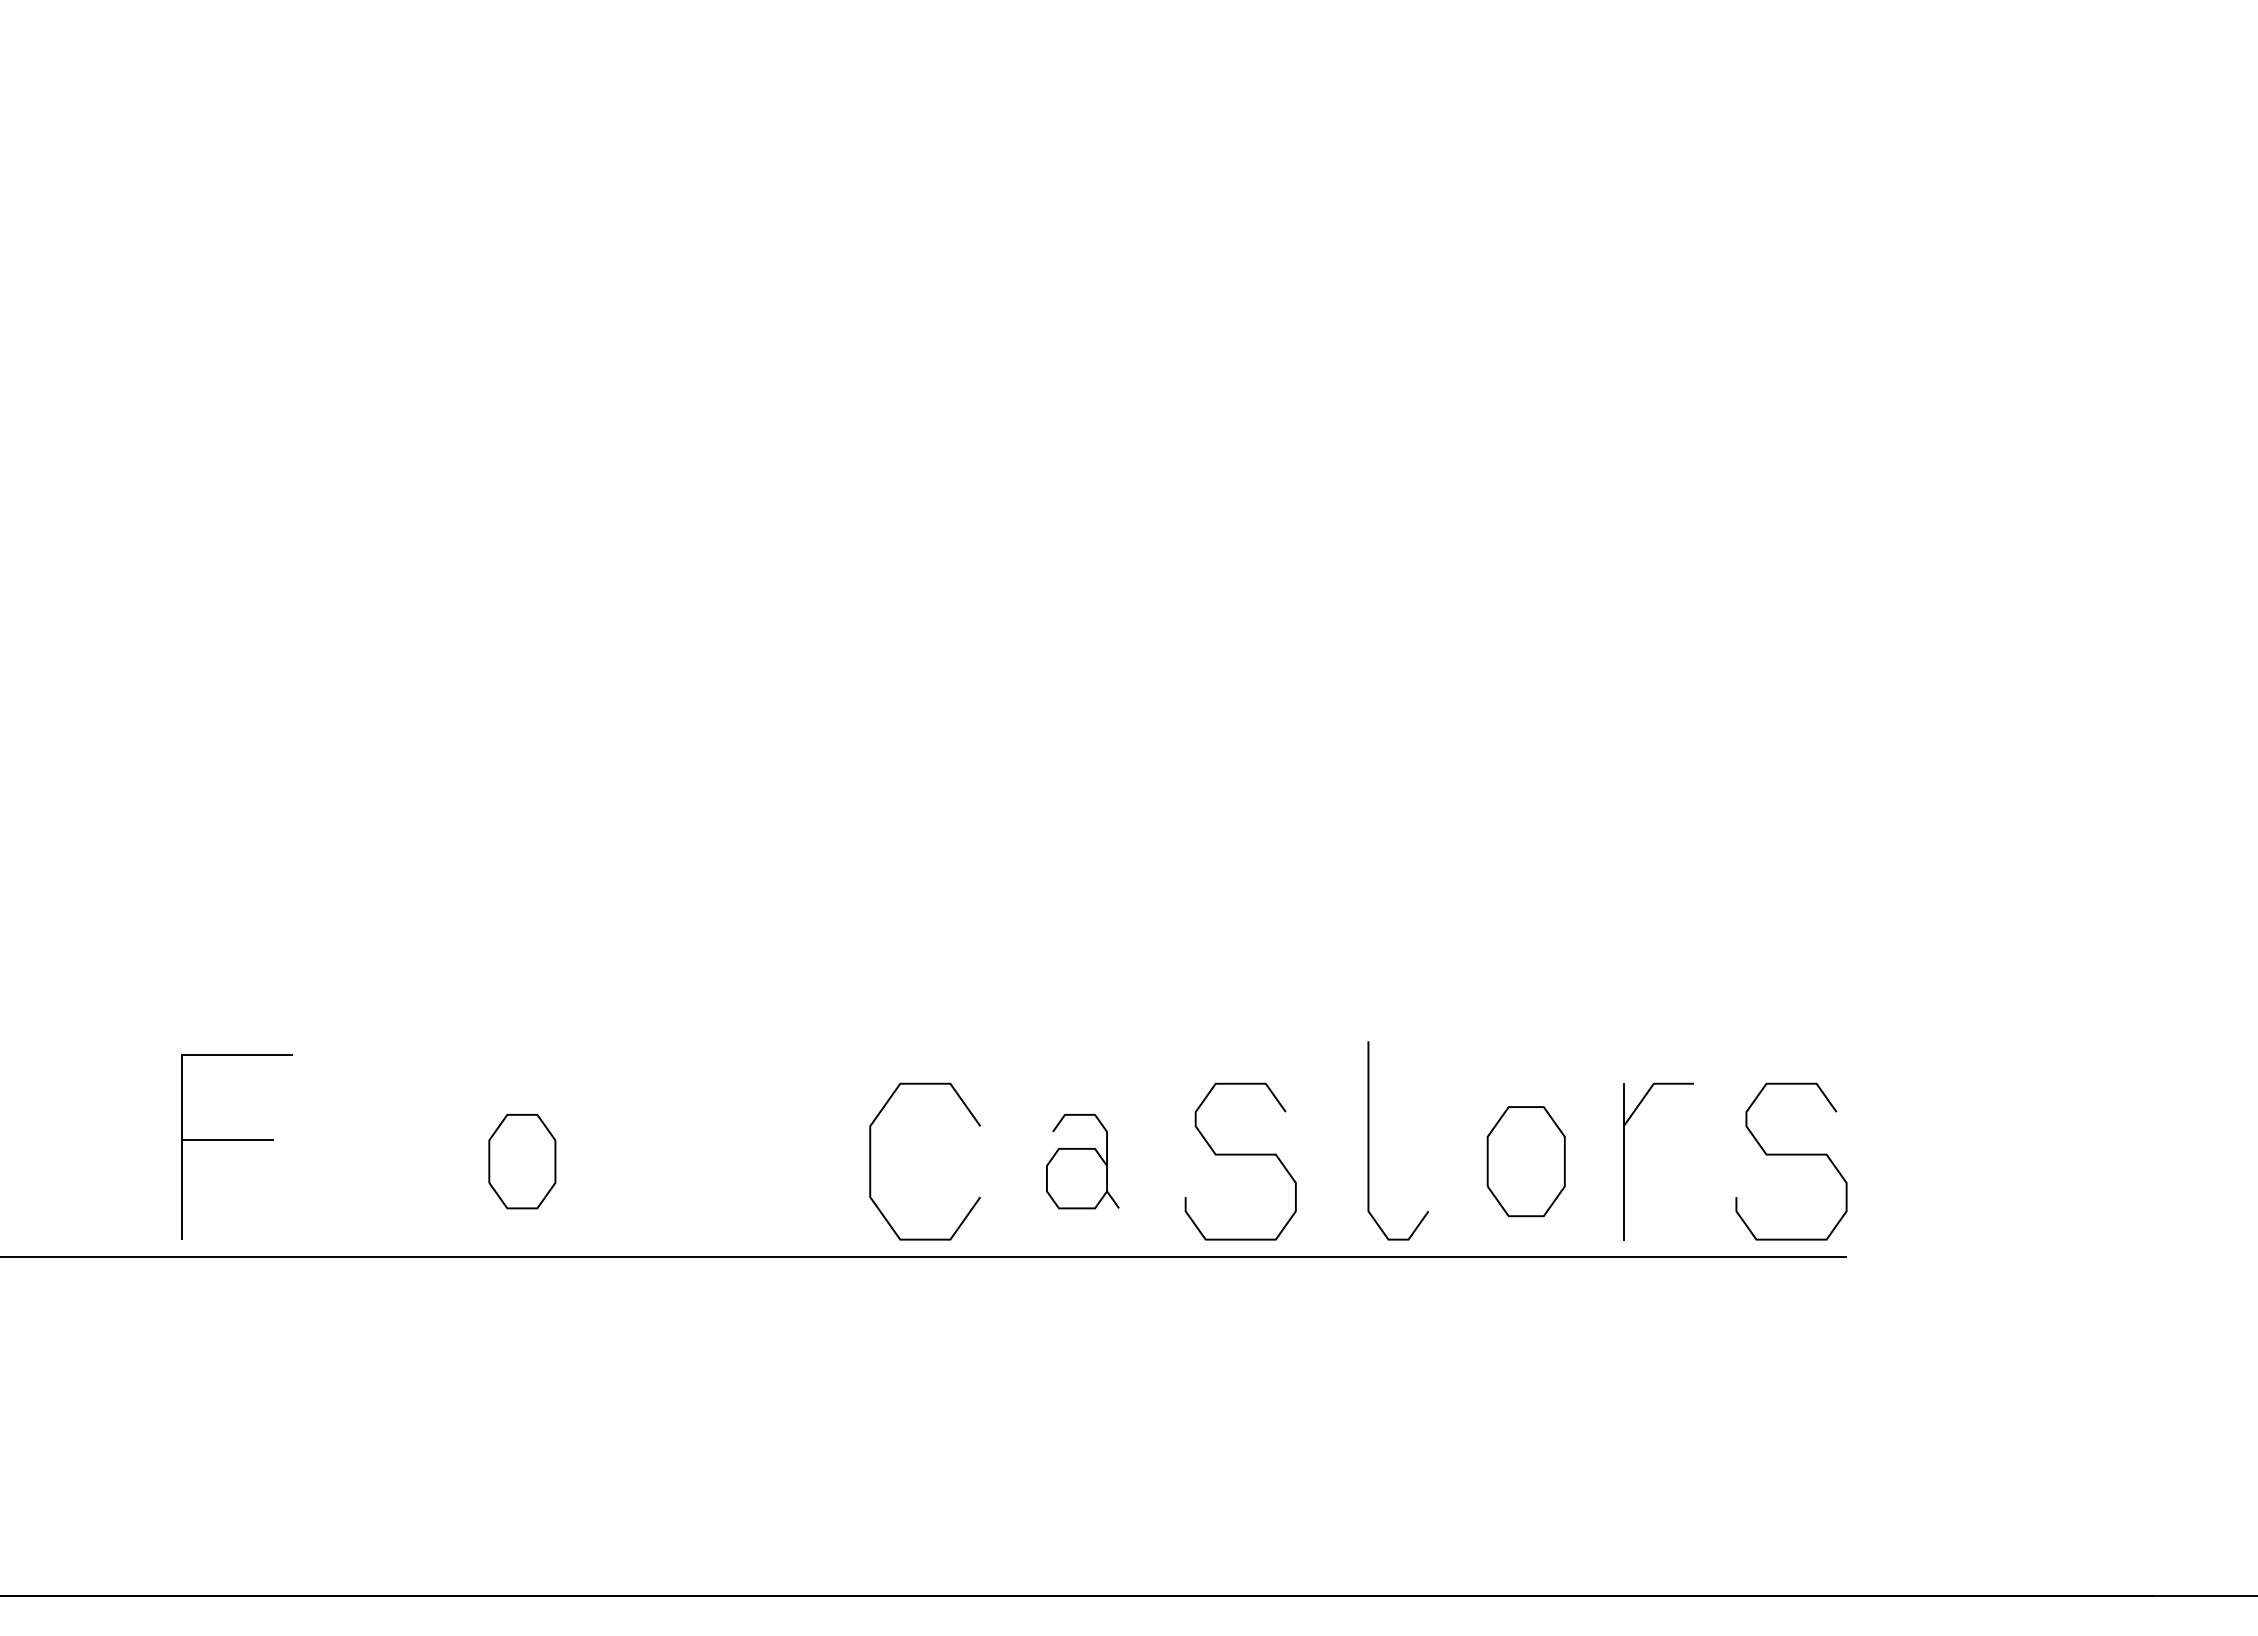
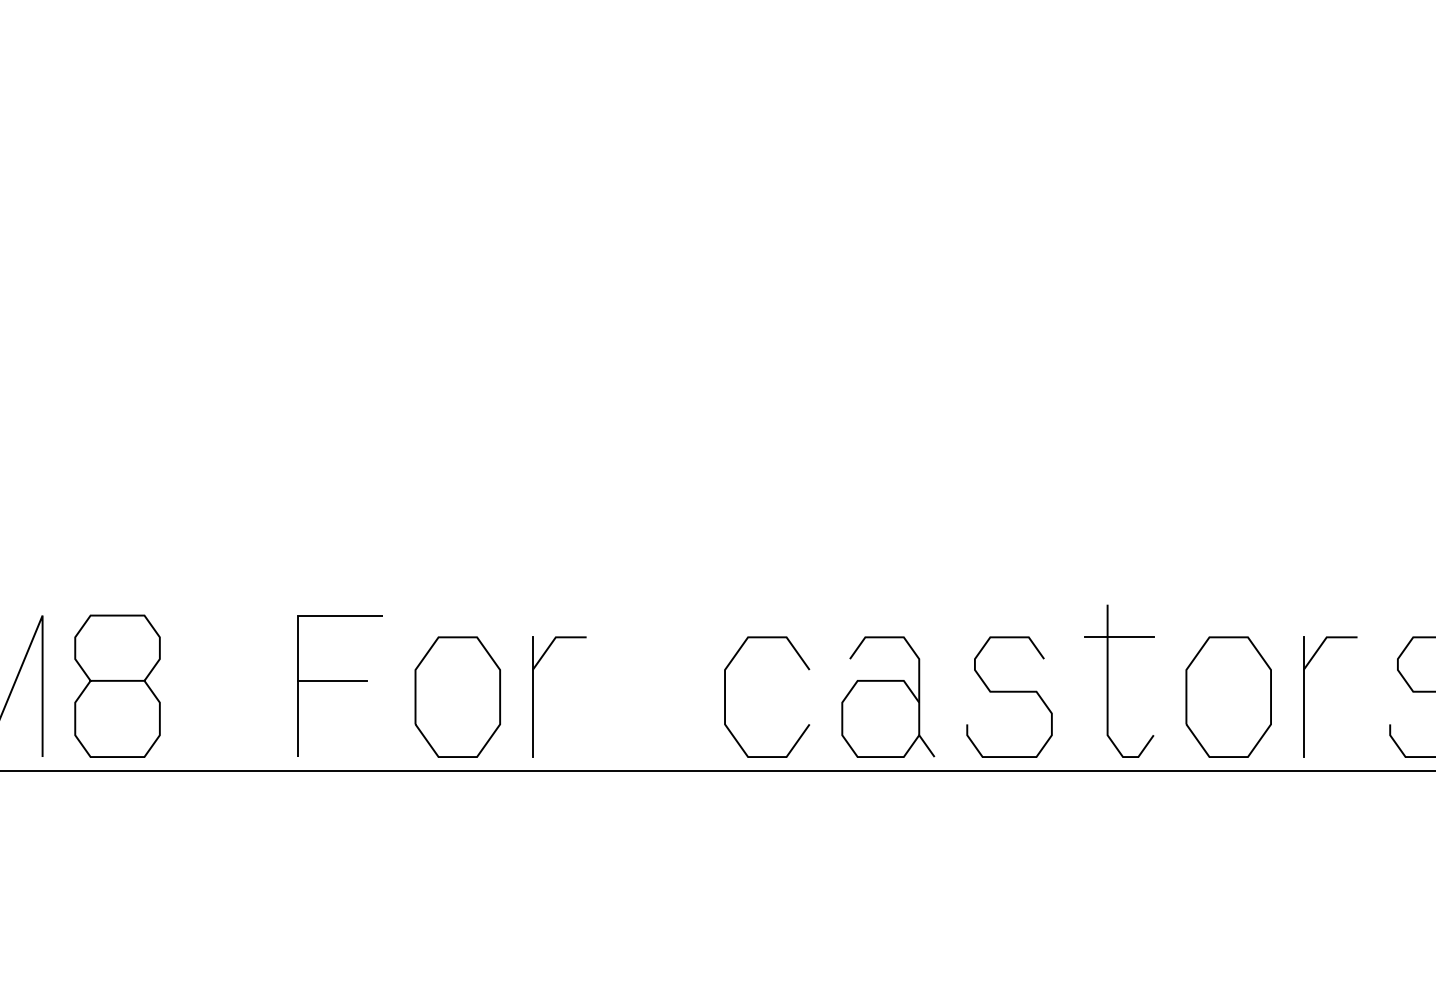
line: (1383, 1083) -> (1119, 637), added
curve: (79, 1141) -> (117, 681), added
part: (236, 1146) -> (339, 685), moved
part: (522, 1161) -> (458, 697), size x1.67
part: (620, 1161) -> (533, 697), added
part: (1082, 1161) -> (888, 697), size x1.67
part: (1526, 1161) -> (1228, 697), size x1.43

